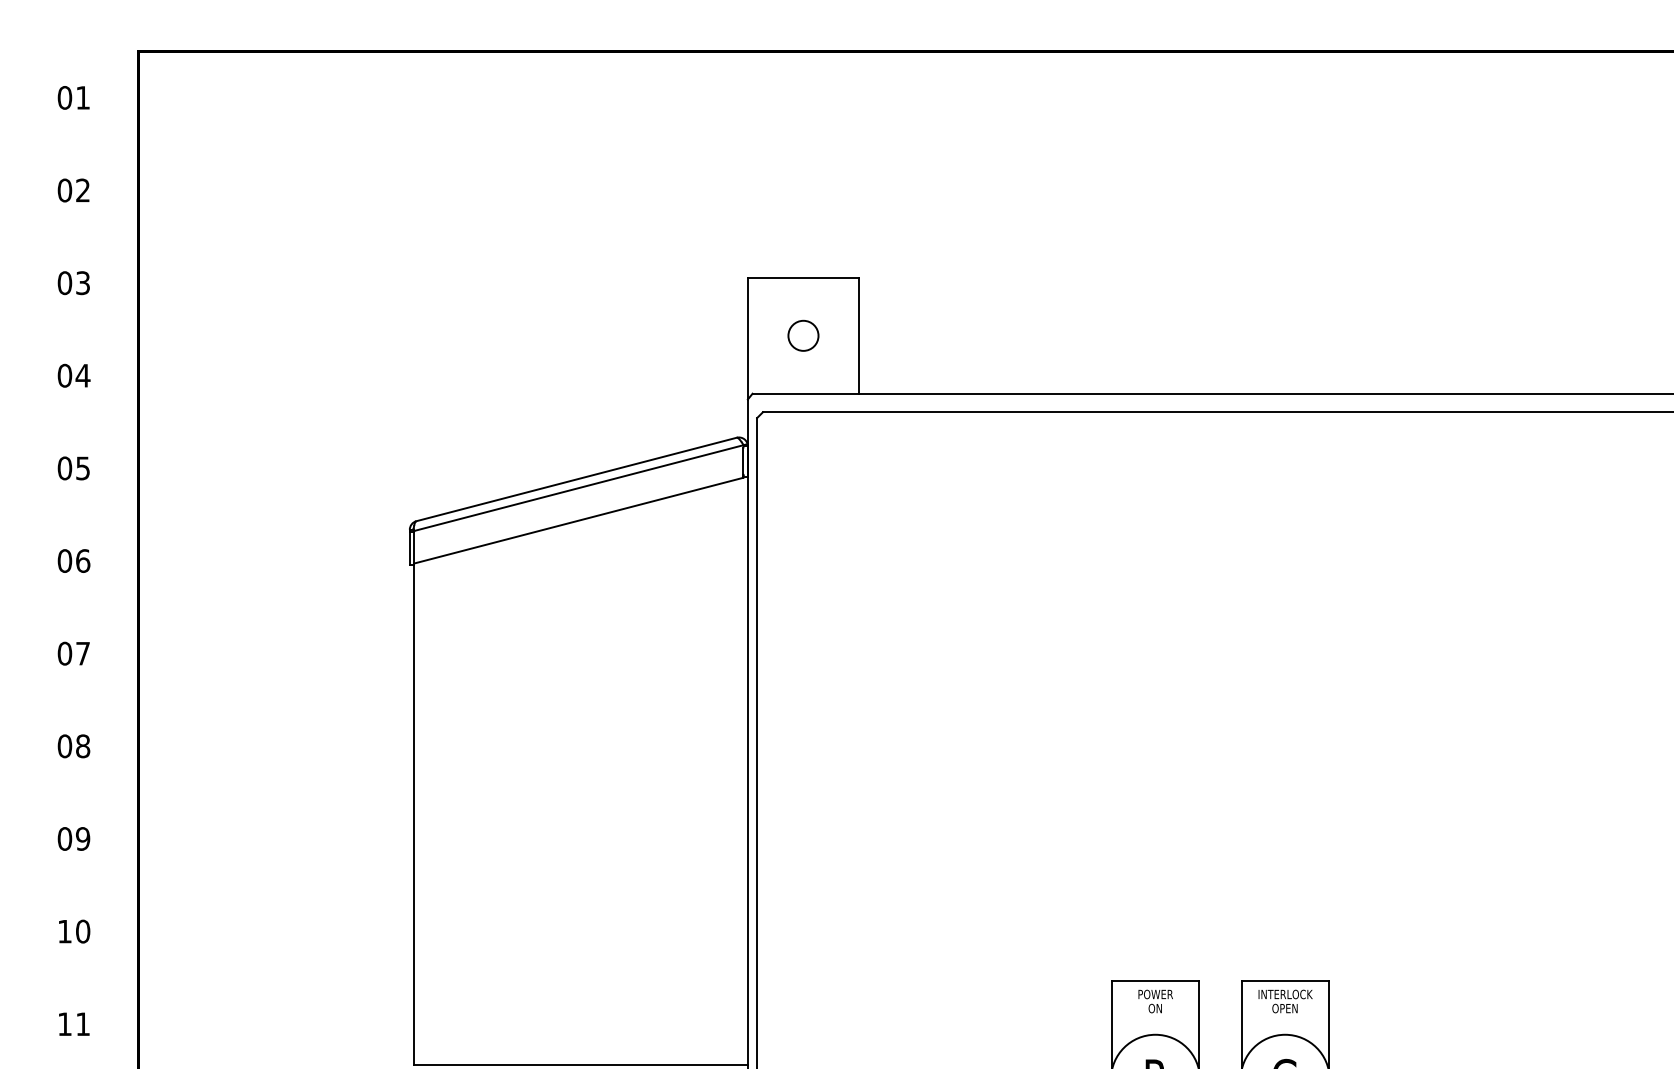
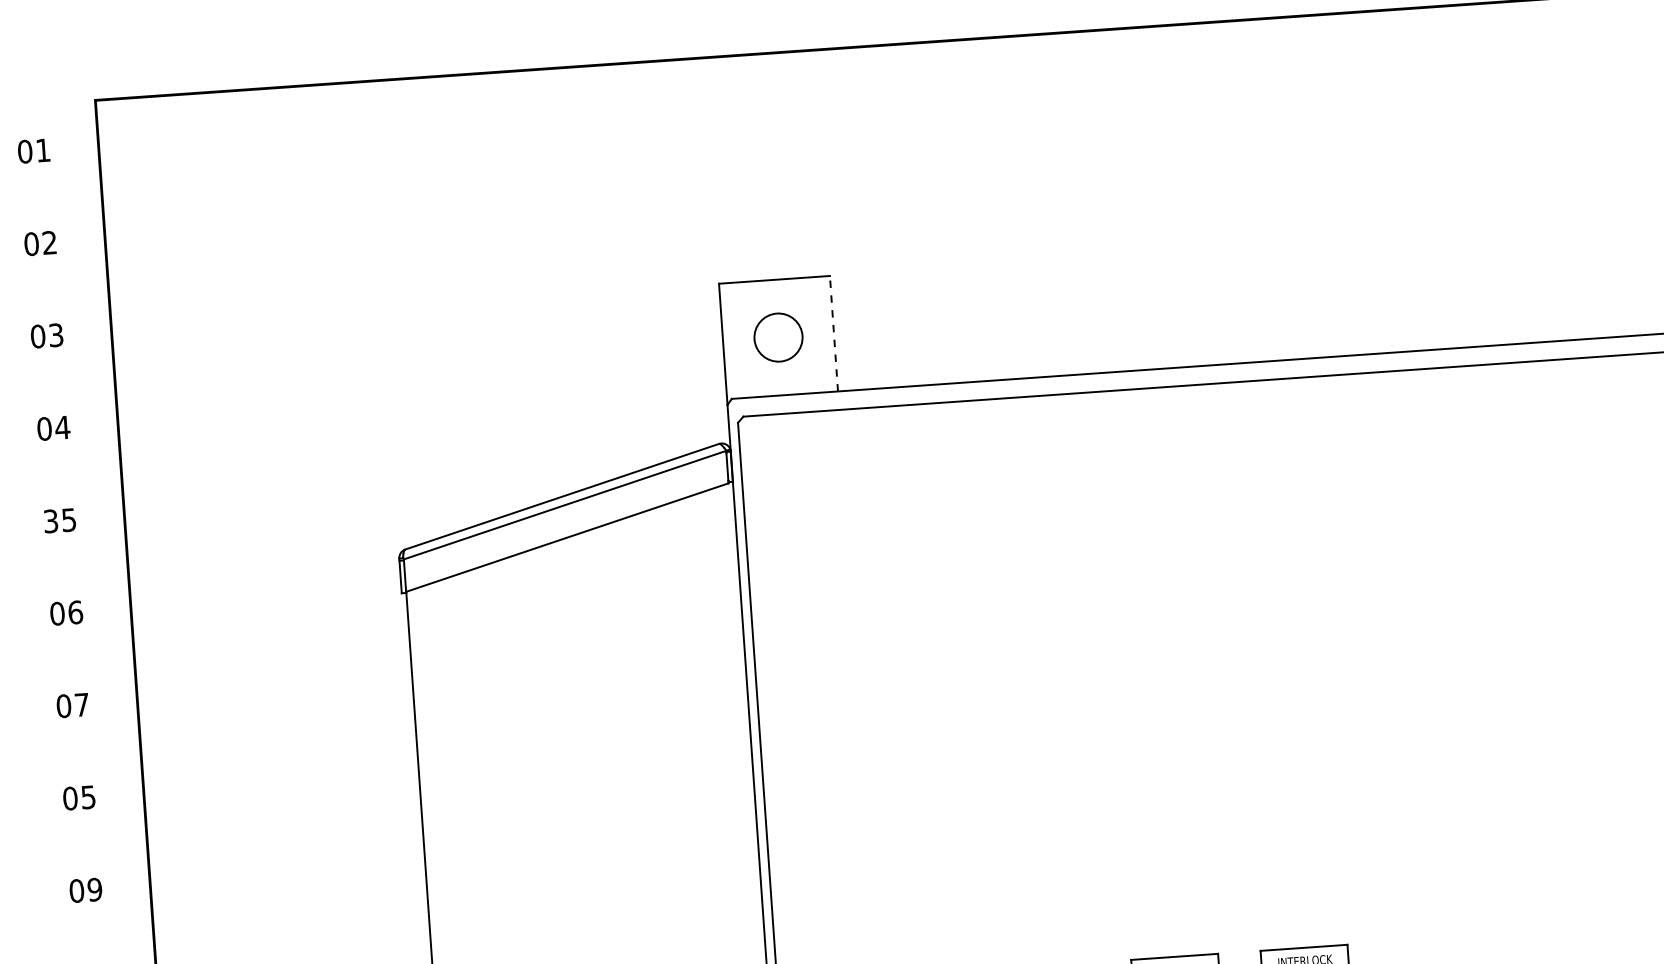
circle: (803, 335) -> (778, 337), size x1.6
line: (859, 335) -> (834, 333), solid -> dashed
text: (64, 468) -> (50, 521), 05 -> 35
text: (83, 746) -> (88, 797), 08 -> 05

